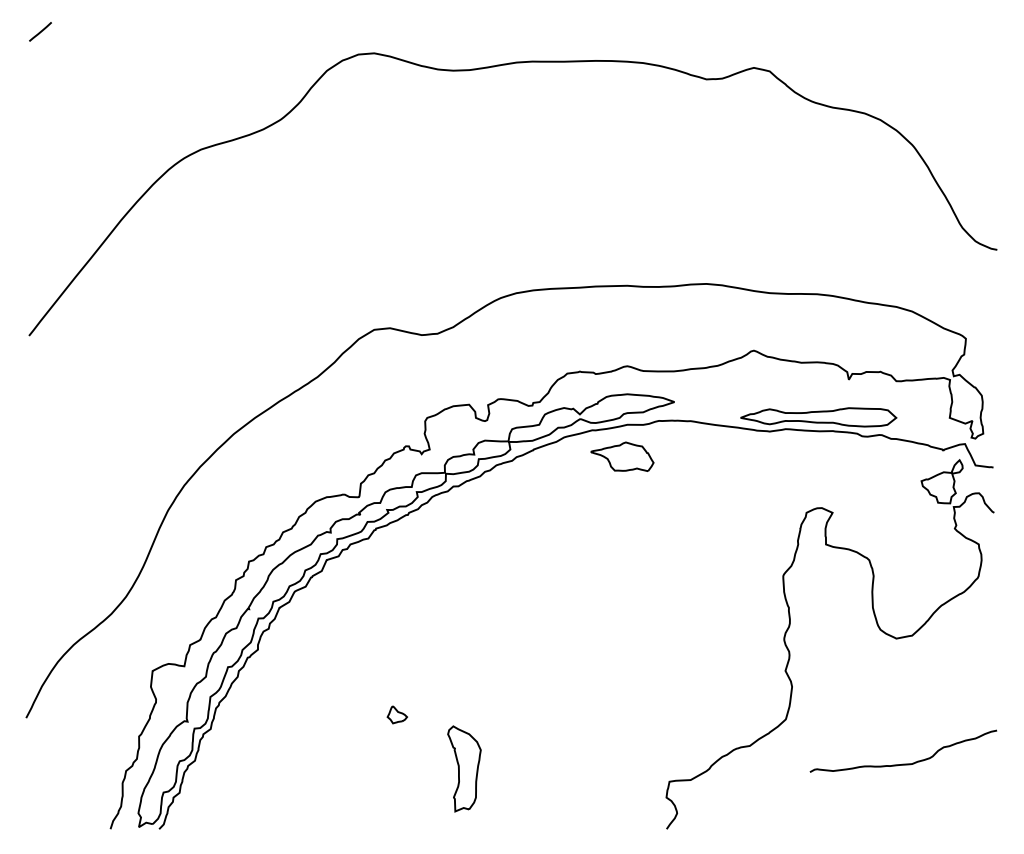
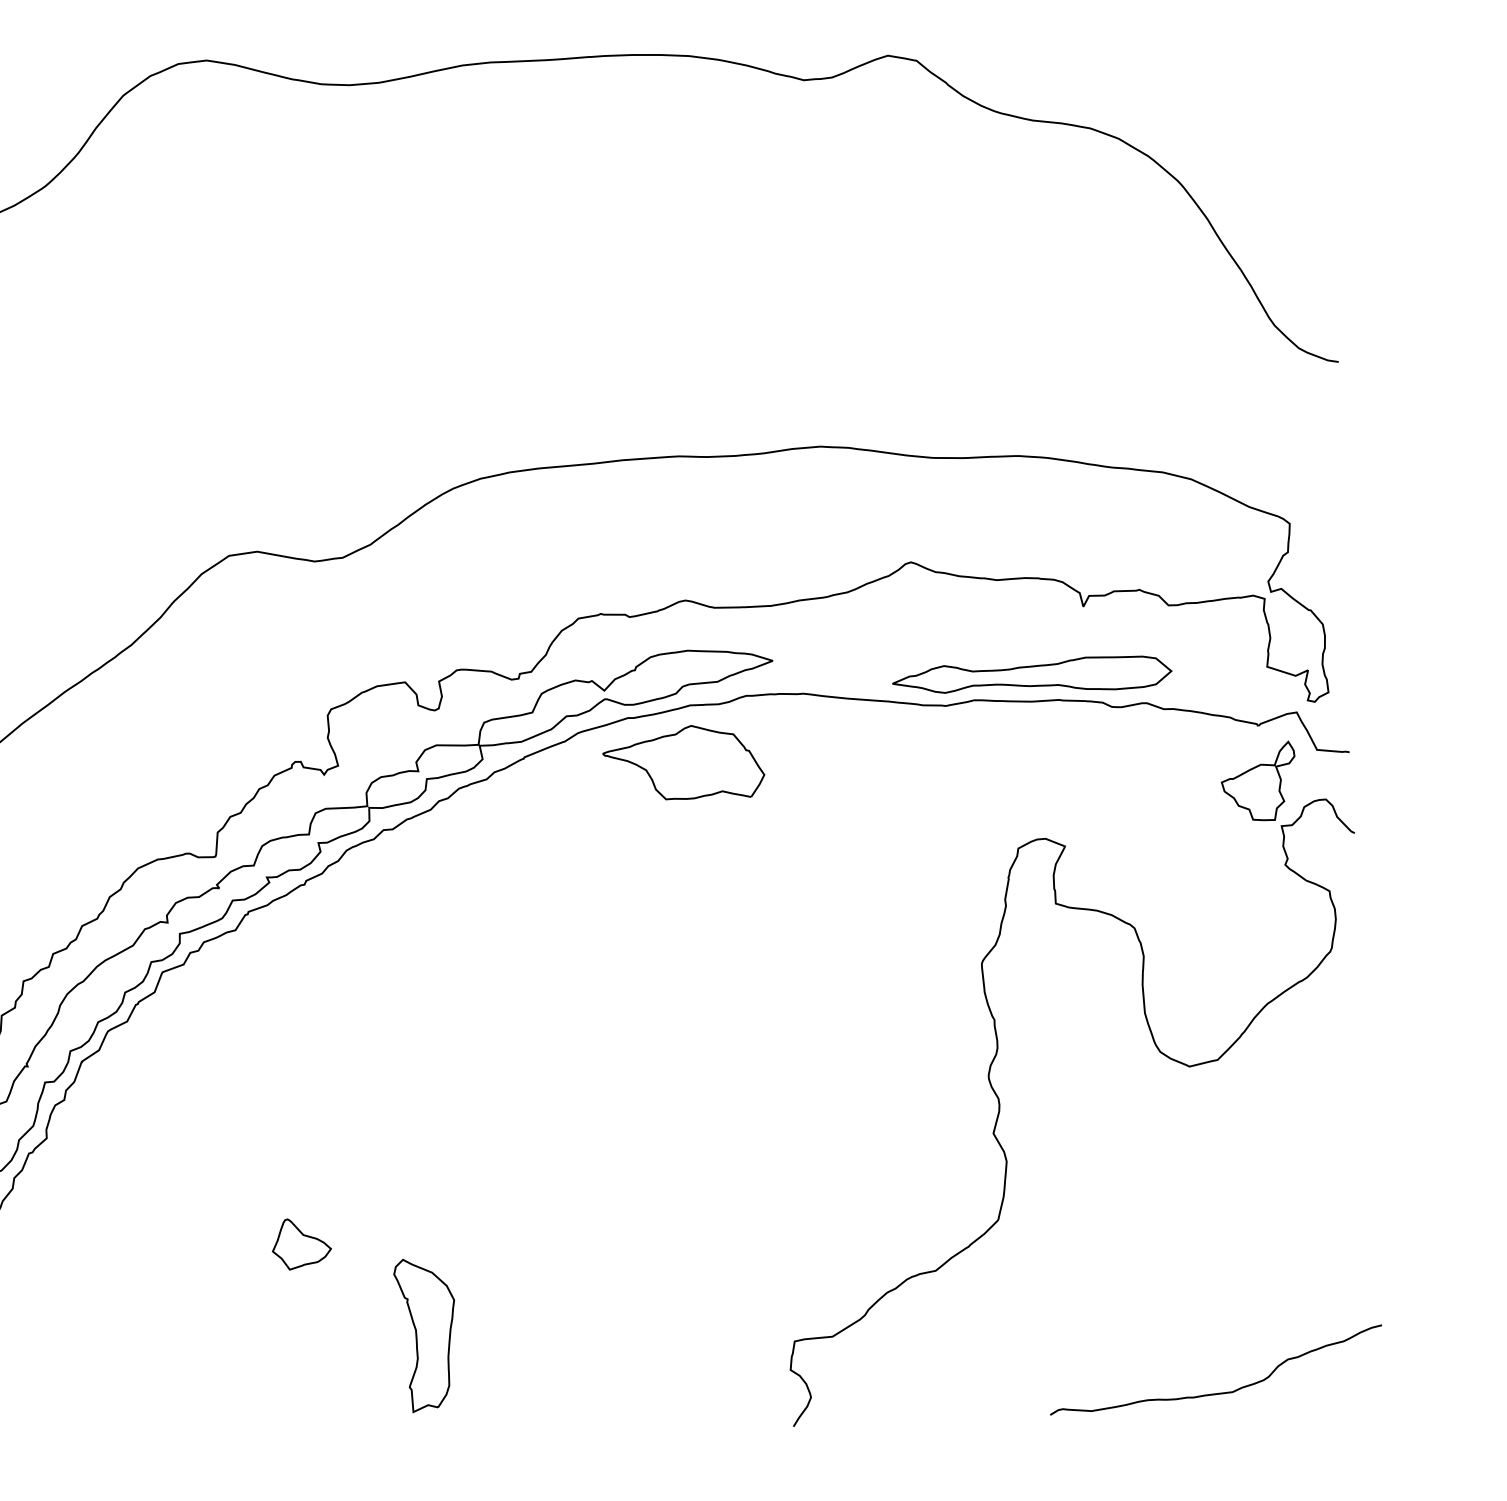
part: (622, 456) -> (684, 762), size x1.43
part: (397, 714) -> (301, 1243), size x1.67
curve: (903, 763) -> (1217, 1391), moved

